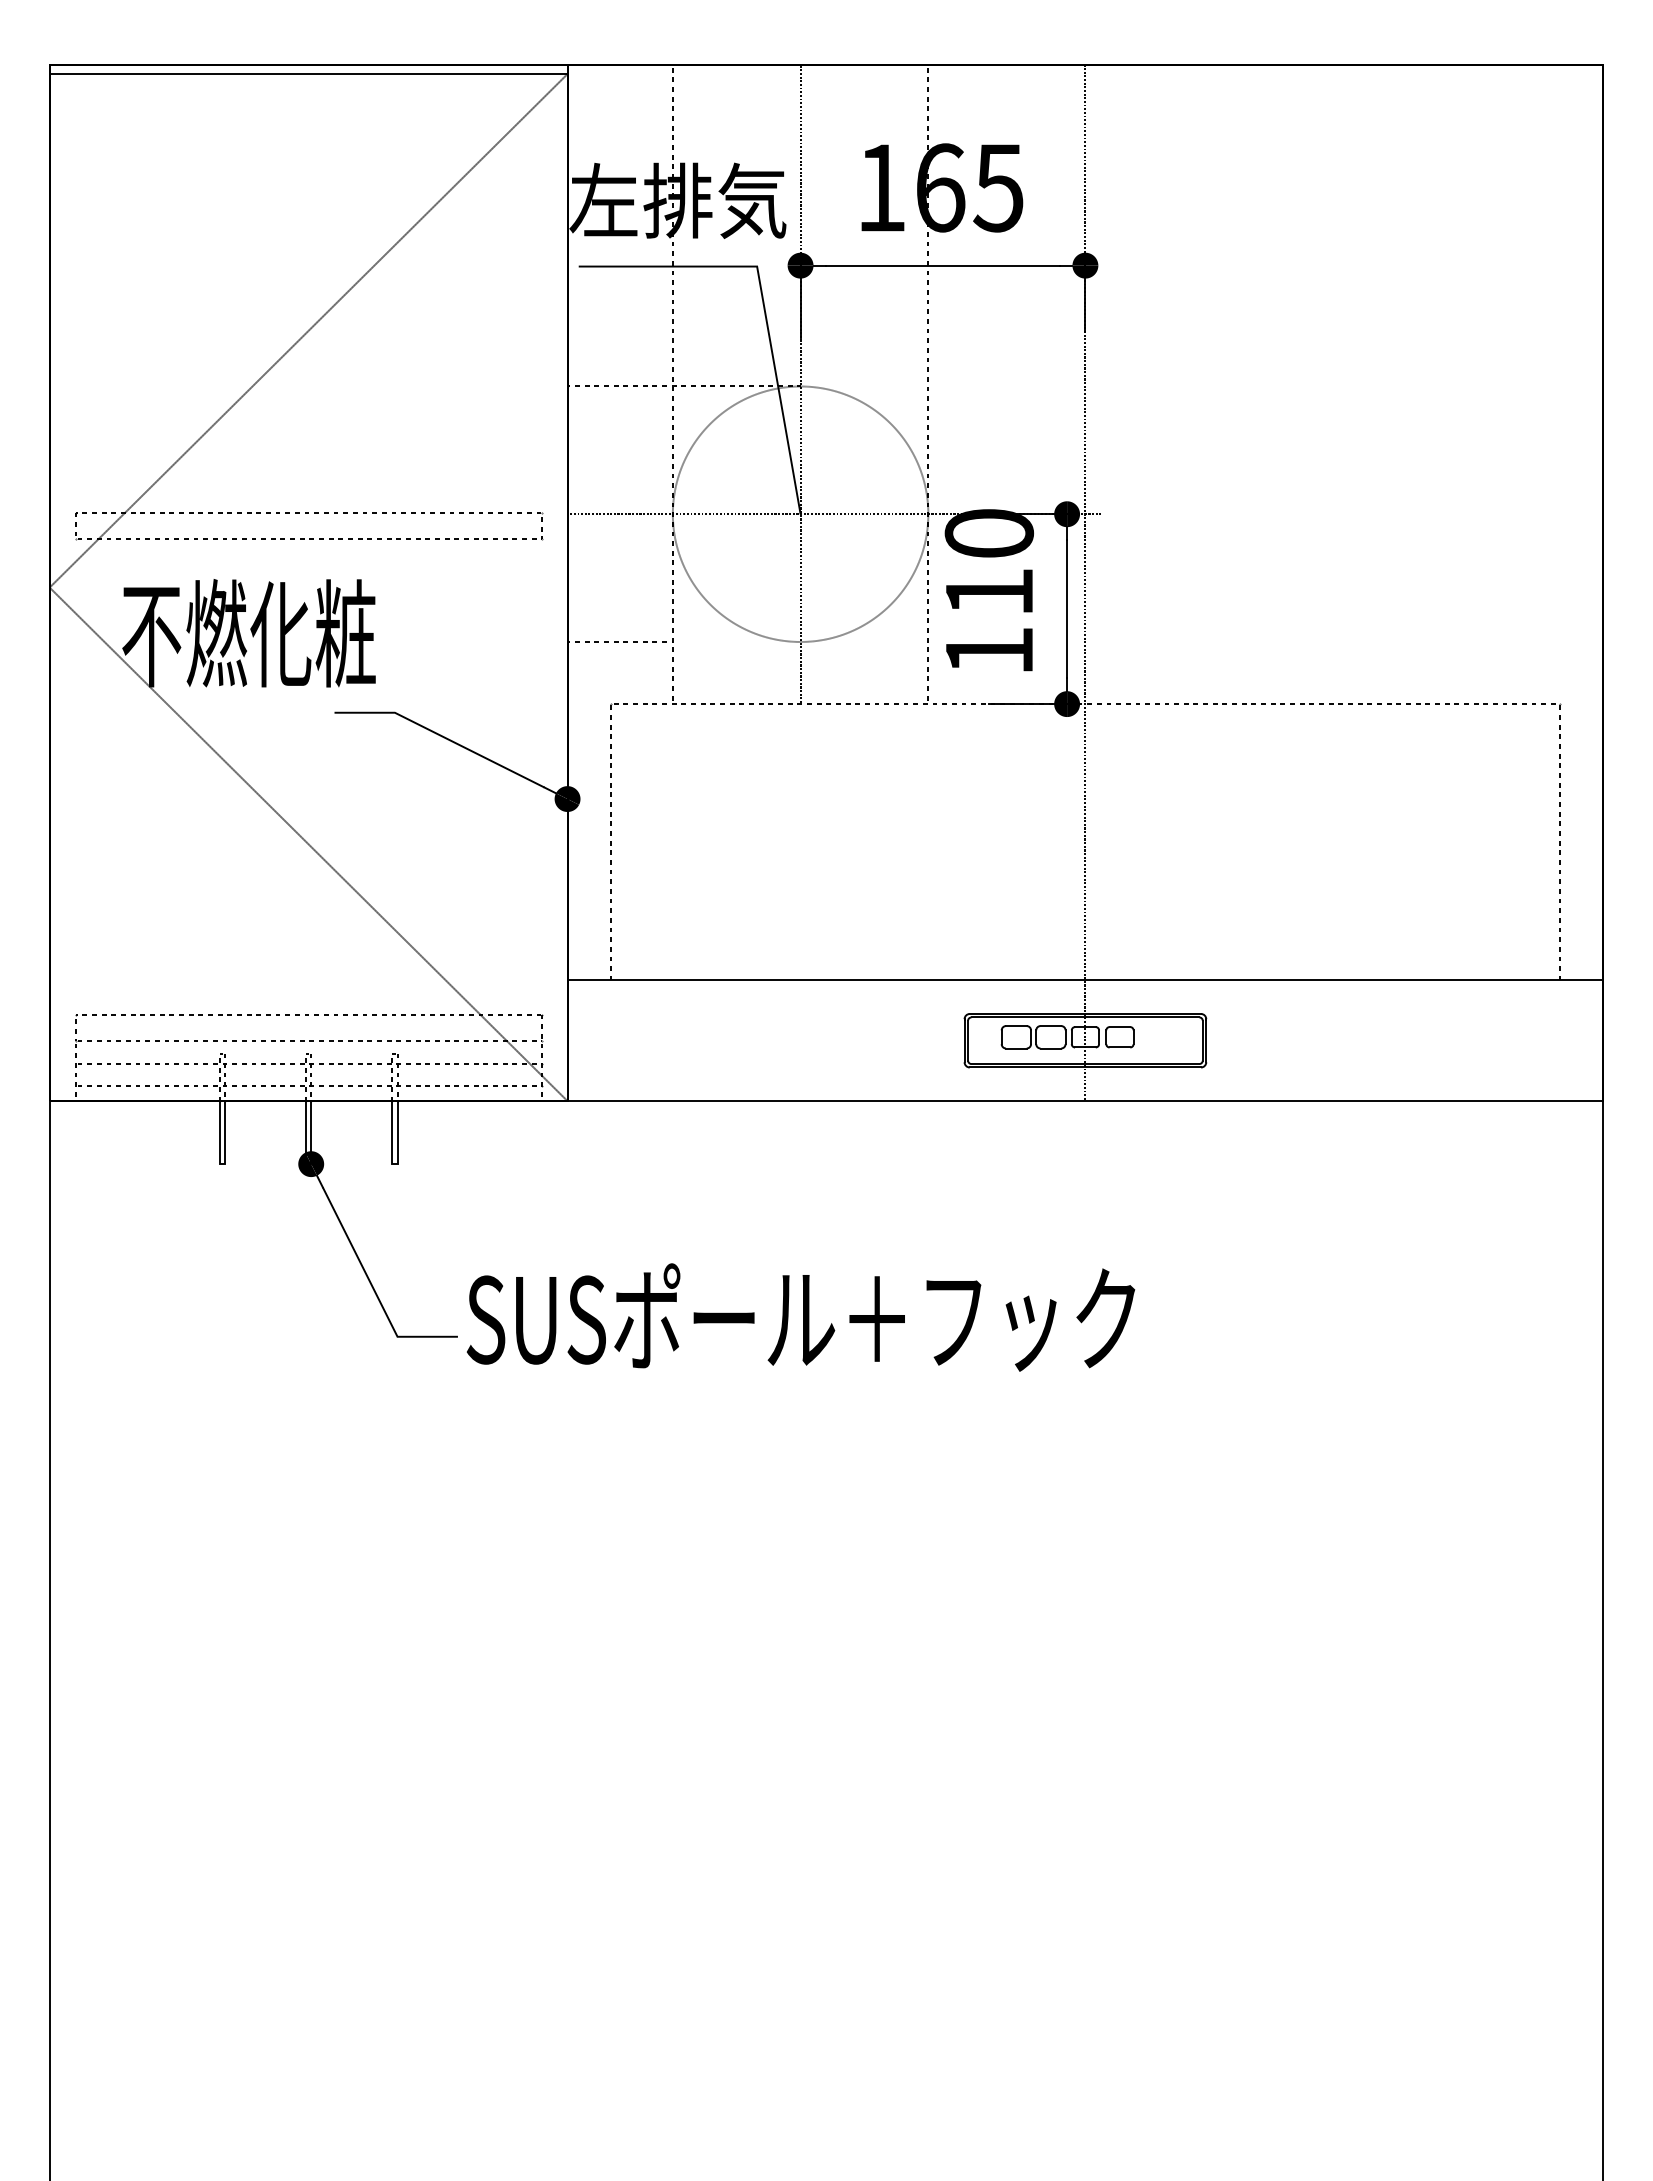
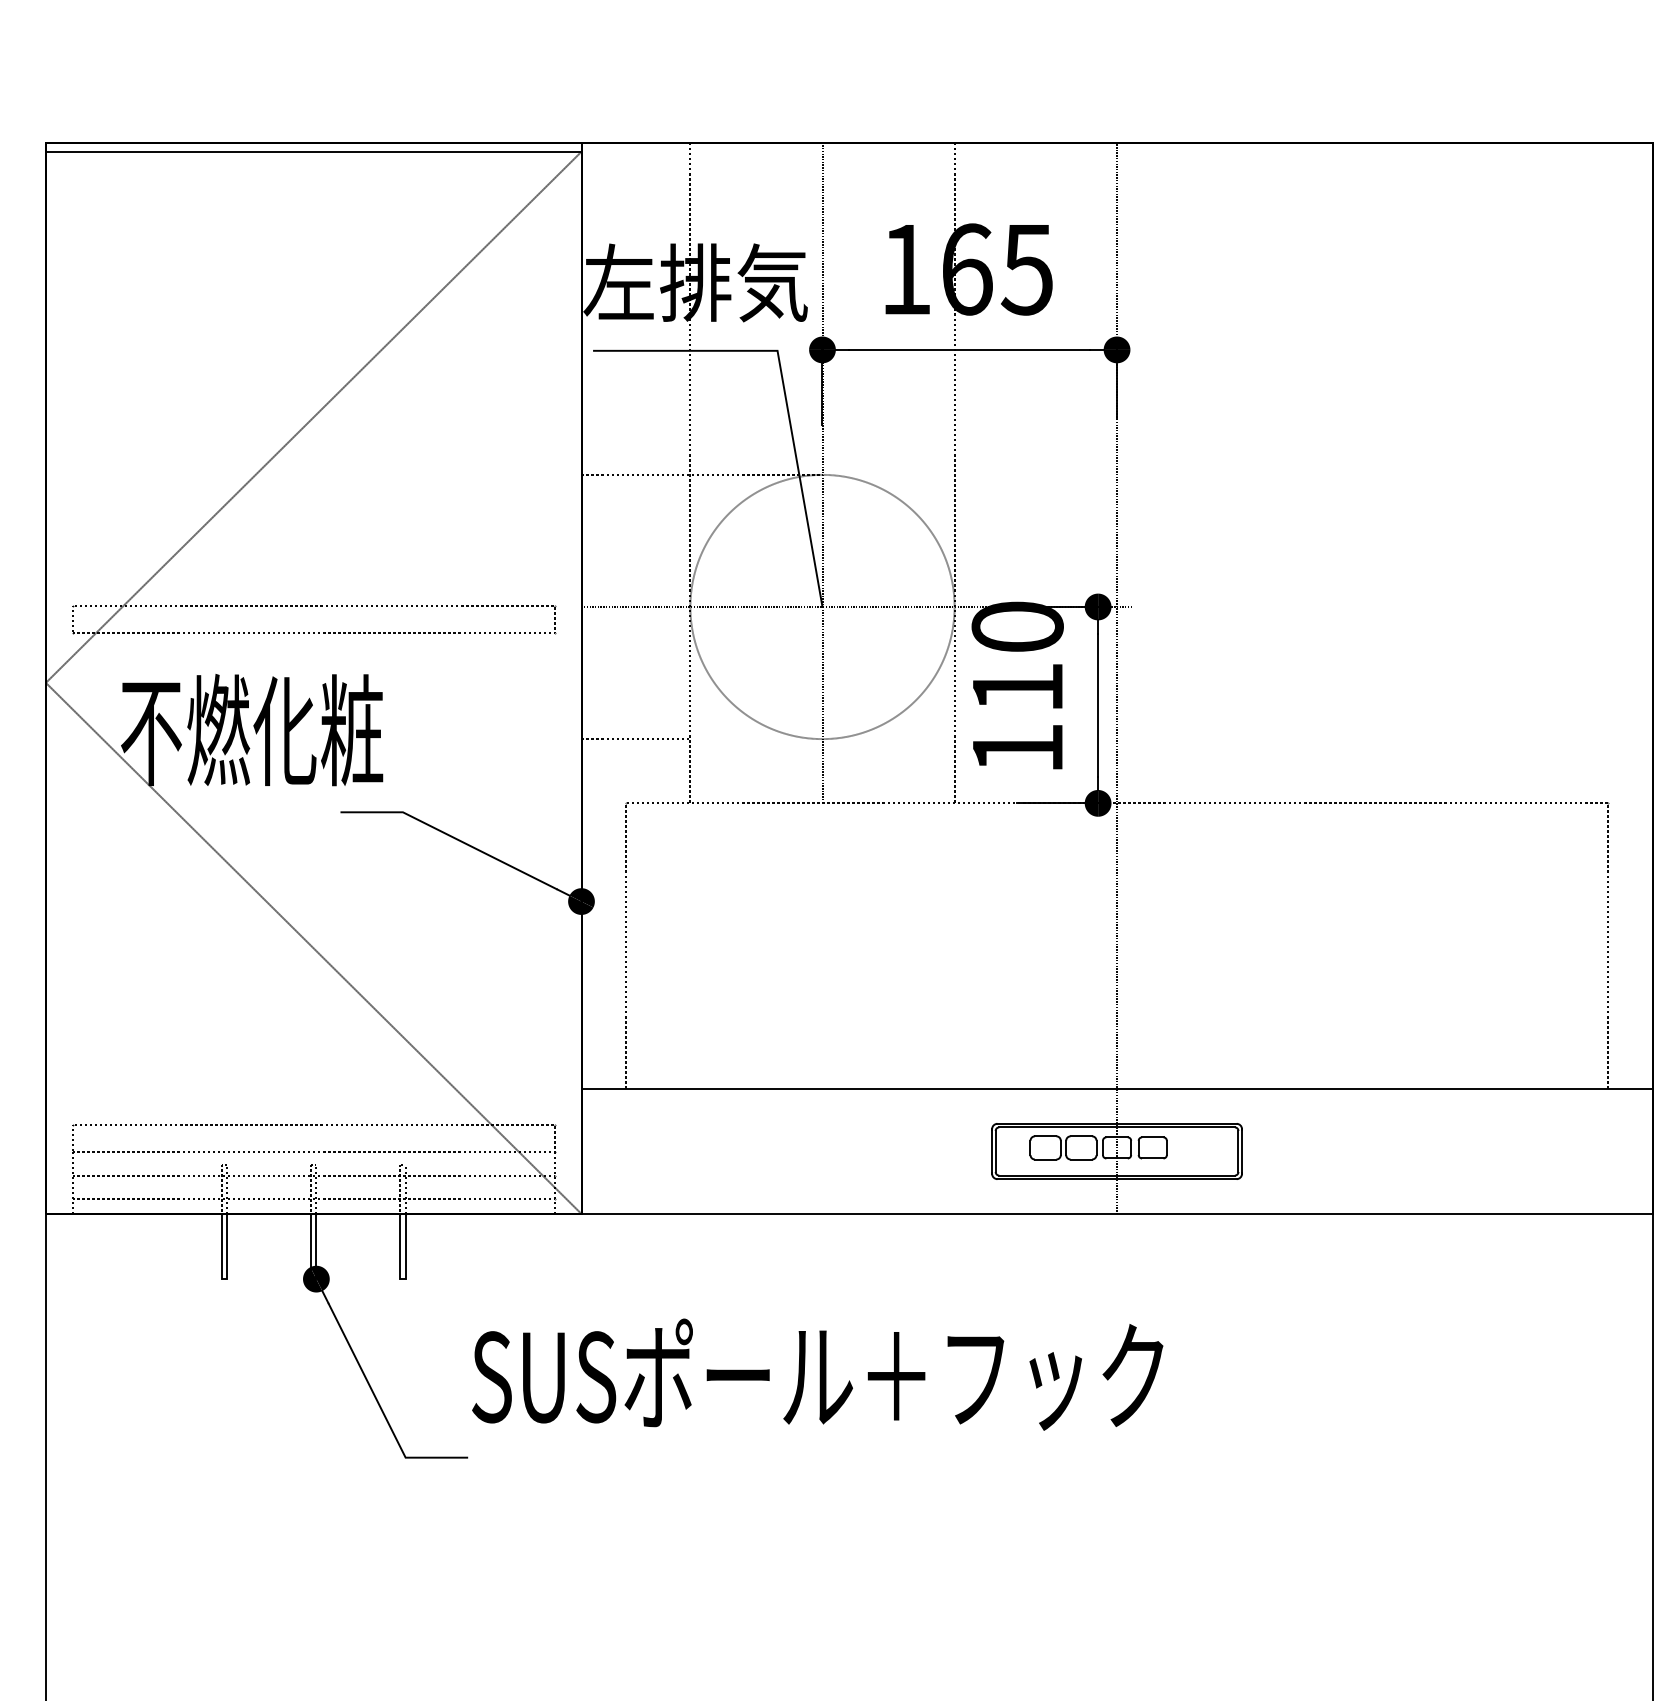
text: (800, 1317) -> (817, 1374), moved

